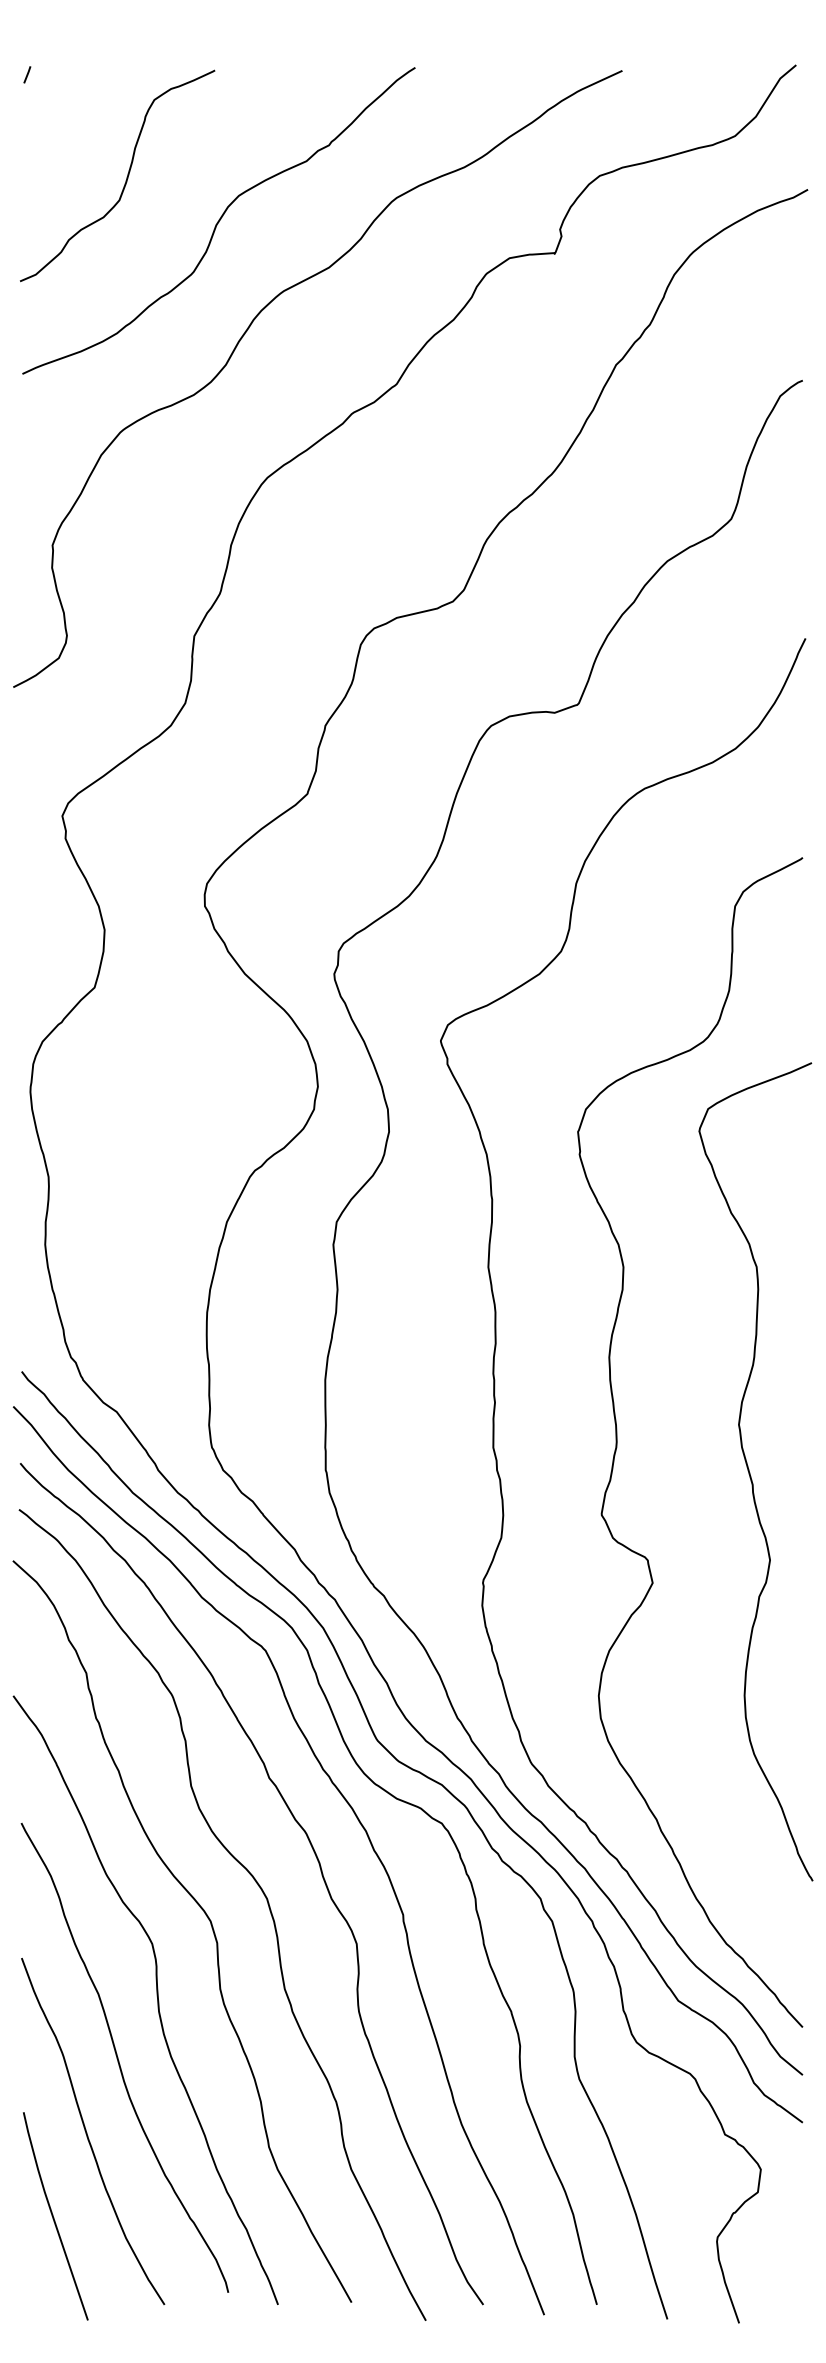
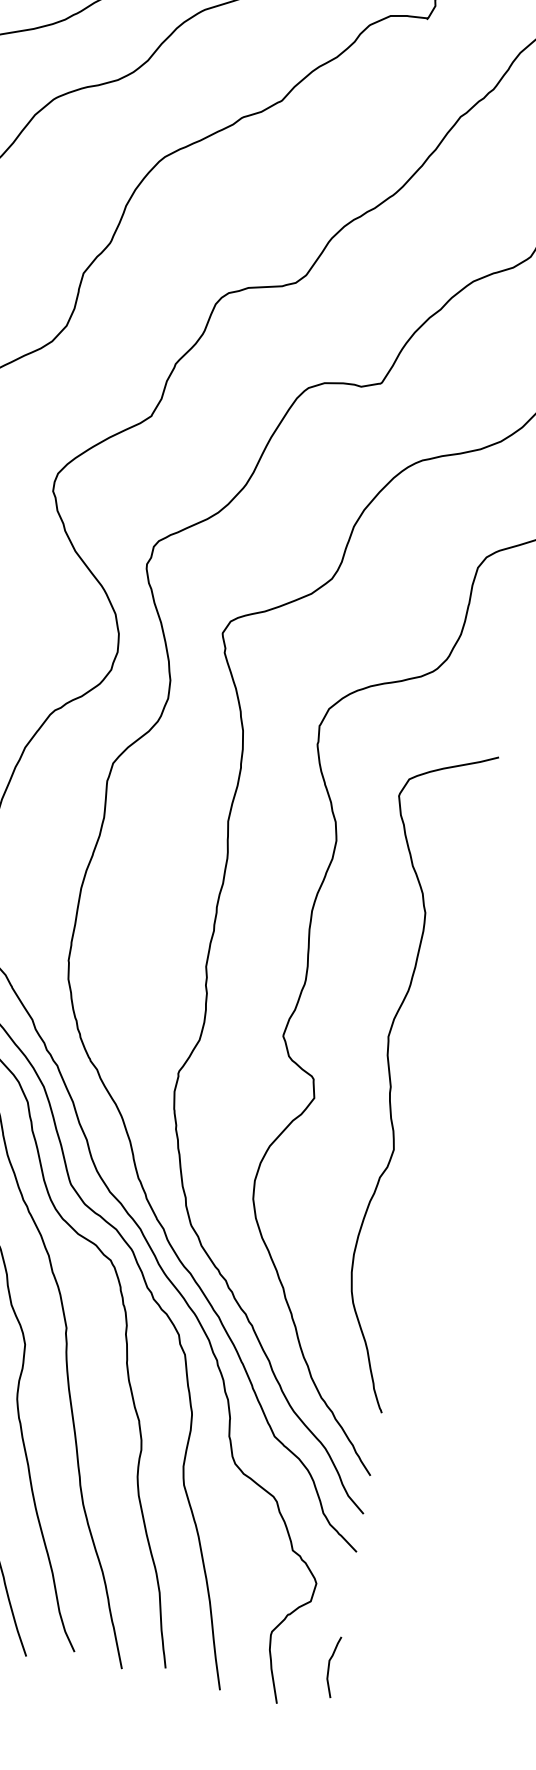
curve: (750, 1472) -> (390, 1076), moved
curve: (794, 2266) -> (329, 1666), added

